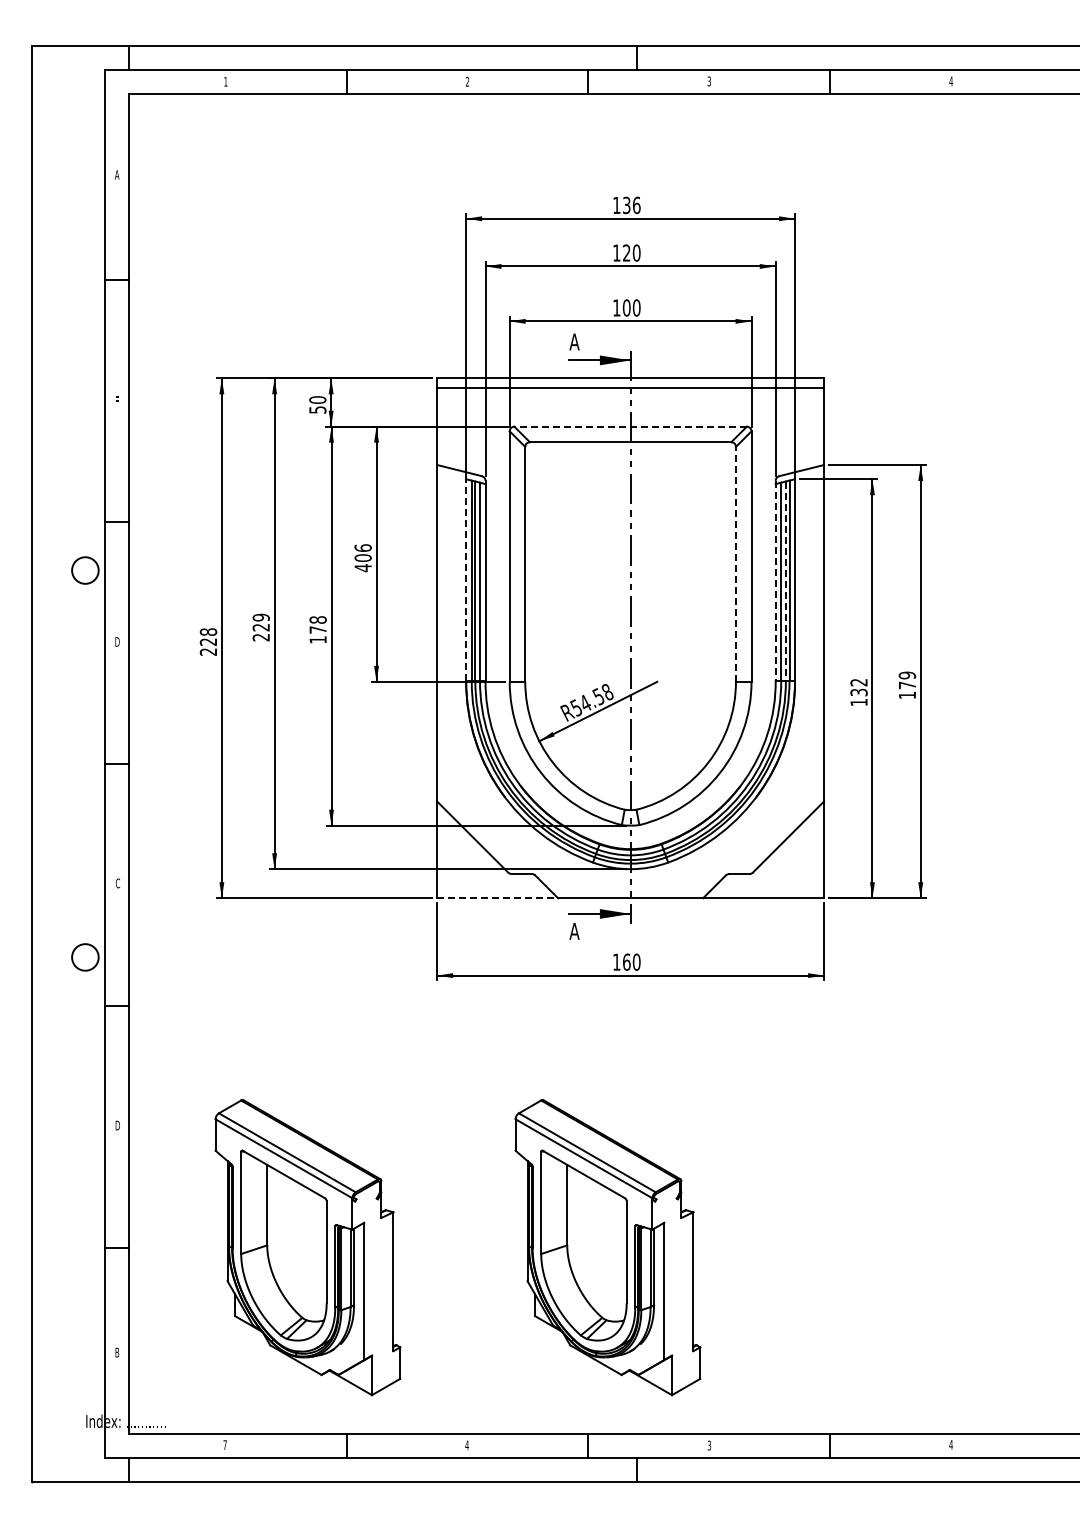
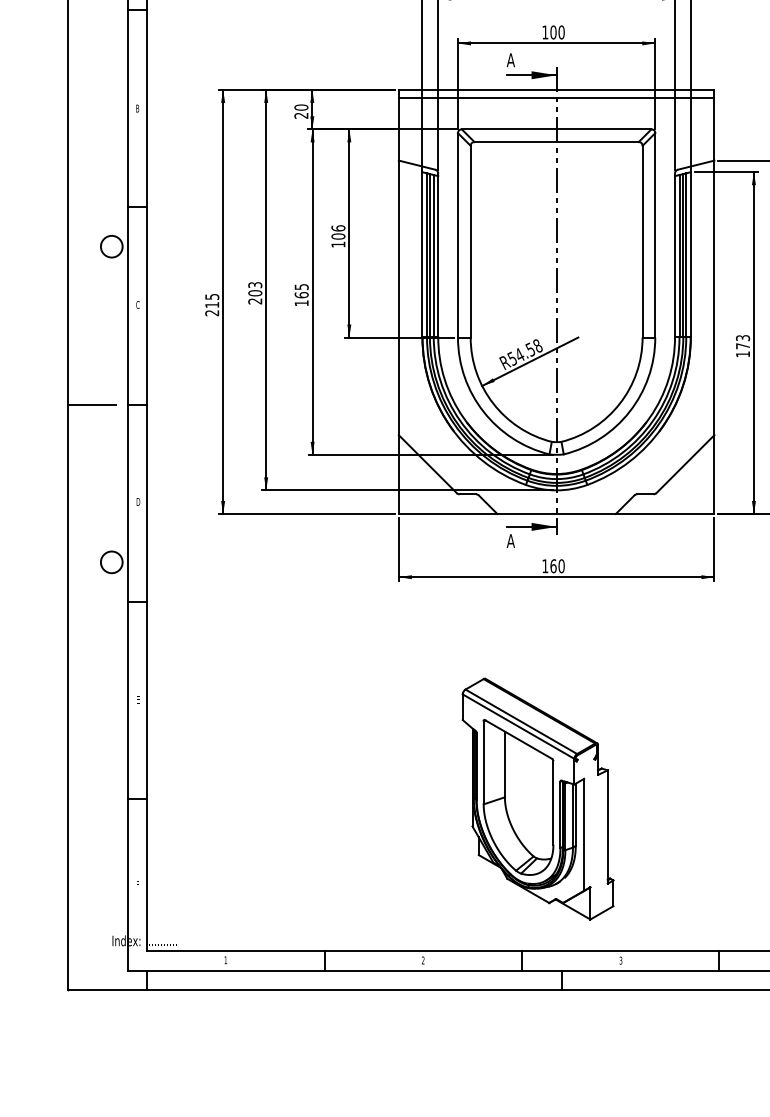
text: (116, 401) -> (137, 108), F -> B
text: (317, 409) -> (301, 115), 50 -> 20
line: (630, 426) -> (556, 129), dashed -> solid
line: (735, 563) -> (642, 240), dashed -> solid
text: (362, 568) -> (337, 245), 406 -> 106
line: (466, 580) -> (422, 254), dashed -> solid
line: (775, 580) -> (674, 254), dashed -> solid
line: (785, 581) -> (683, 255), dashed -> solid
text: (260, 622) -> (254, 289), 229 -> 203
text: (317, 624) -> (301, 290), 178 -> 165
text: (208, 636) -> (212, 300), 228 -> 215
text: (117, 641) -> (137, 304), D -> C
text: (858, 687) -> (742, 342), 132 -> 173
line: (61, 764) -> (92, 404), added
text: (118, 883) -> (138, 502), C -> D
line: (498, 898) -> (448, 514), dashed -> solid
text: (117, 1125) -> (137, 699), D -> E
part: (307, 1247) -> (293, 799), removed
text: (117, 1352) -> (137, 884), B -> F
text: (224, 1444) -> (225, 959), 7 -> 1
text: (466, 1445) -> (422, 960), 4 -> 2

